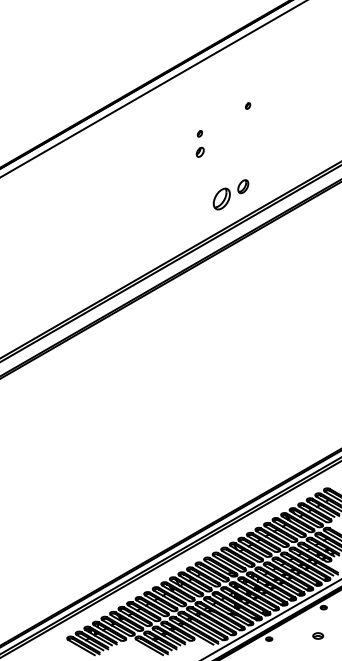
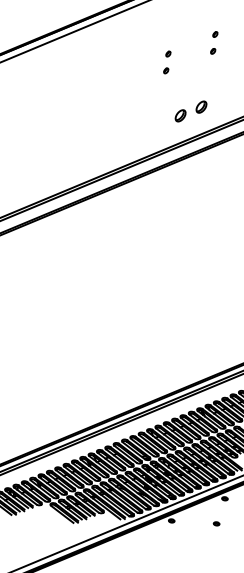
part: (248, 124) -> (213, 51), added
part: (199, 152) -> (165, 70), size x0.62
part: (221, 198) -> (180, 115), size x0.62
part: (318, 635) -> (216, 523), size x0.62

